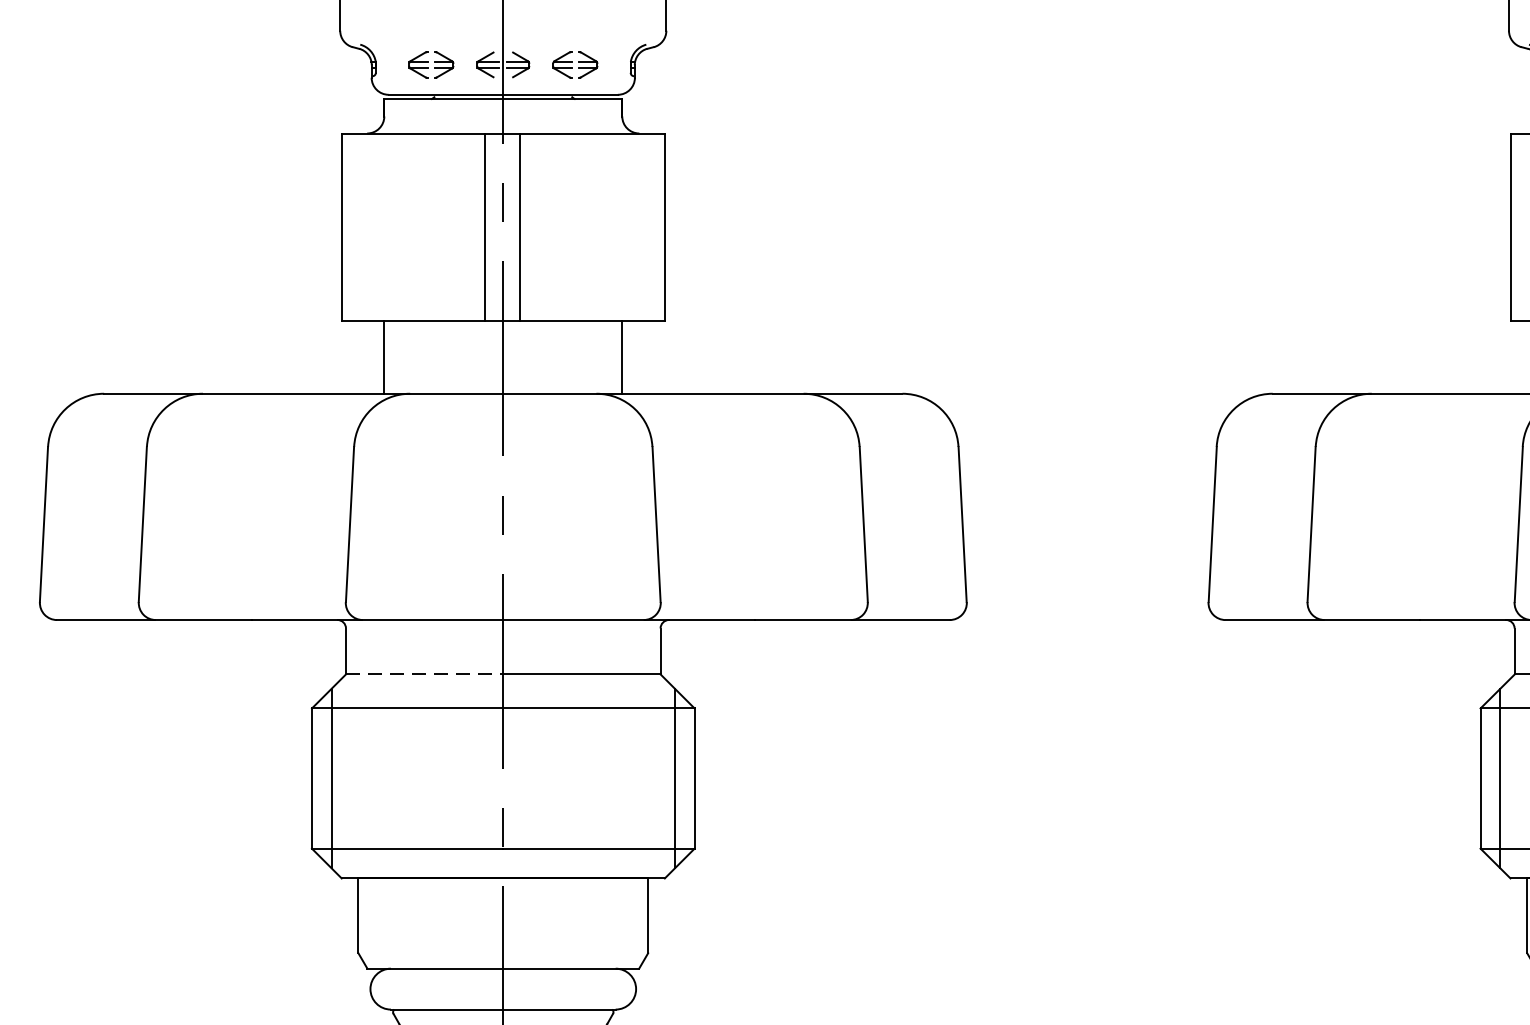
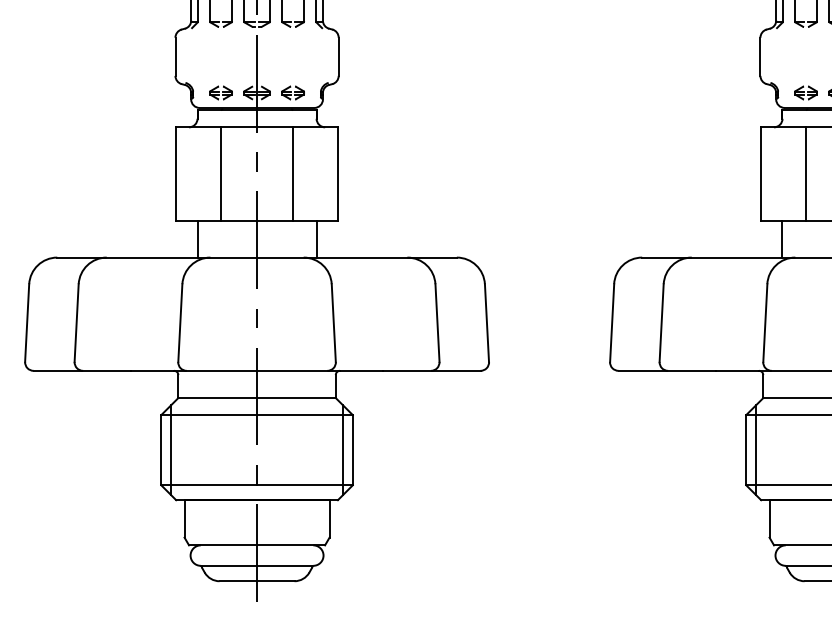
line: (484, 225) -> (220, 173), moved
line: (520, 225) -> (293, 173), moved
line: (426, 675) -> (218, 398), dashed -> solid

